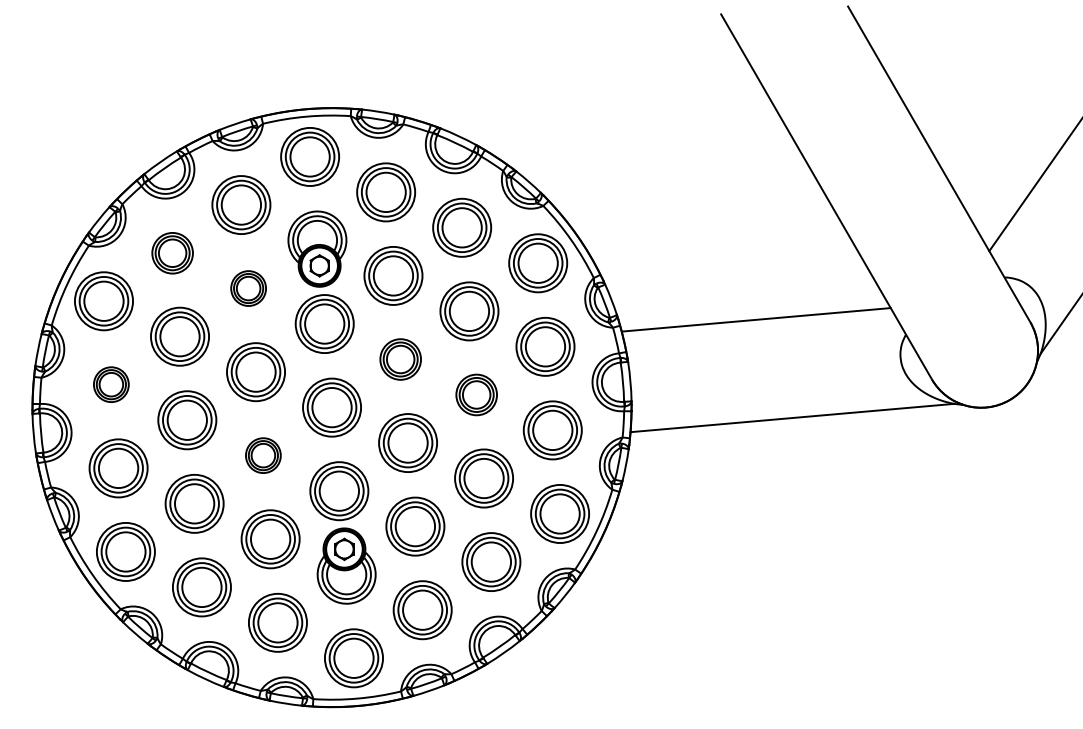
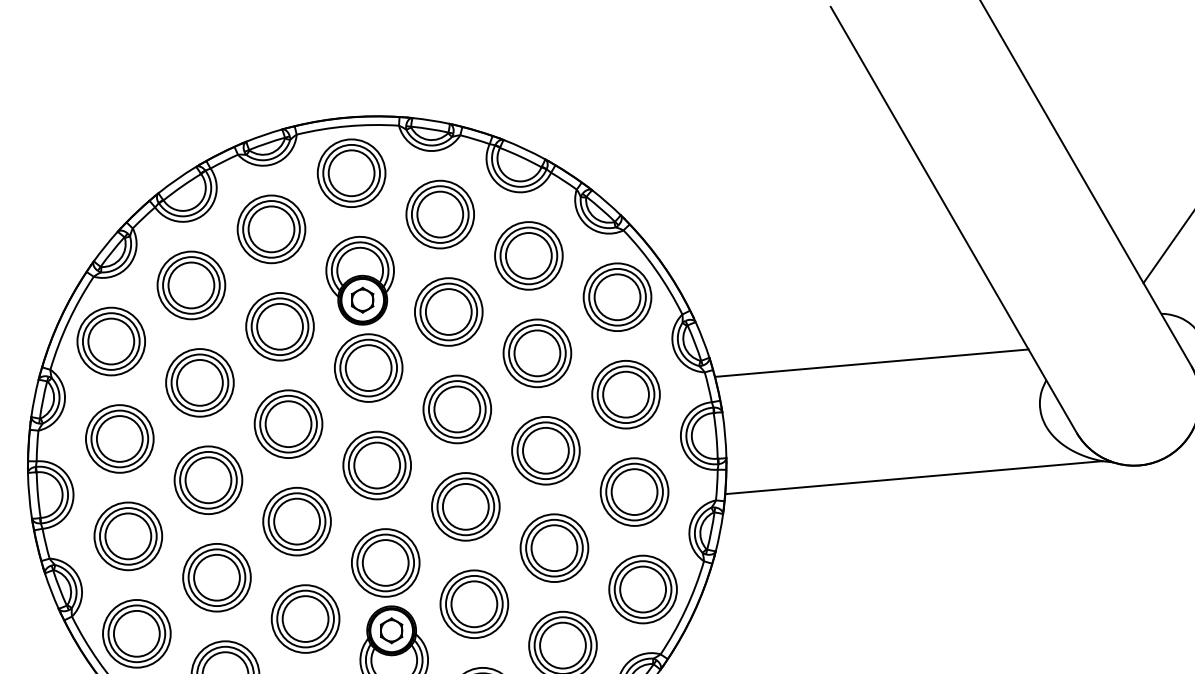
part: (172, 253) -> (191, 285), size x1.43
part: (248, 288) -> (279, 326), size x1.67
part: (400, 359) -> (457, 409), size x1.43
part: (111, 384) -> (120, 438), size x1.67
part: (476, 394) -> (545, 450), size x1.43
part: (263, 455) -> (297, 521), size x1.67

